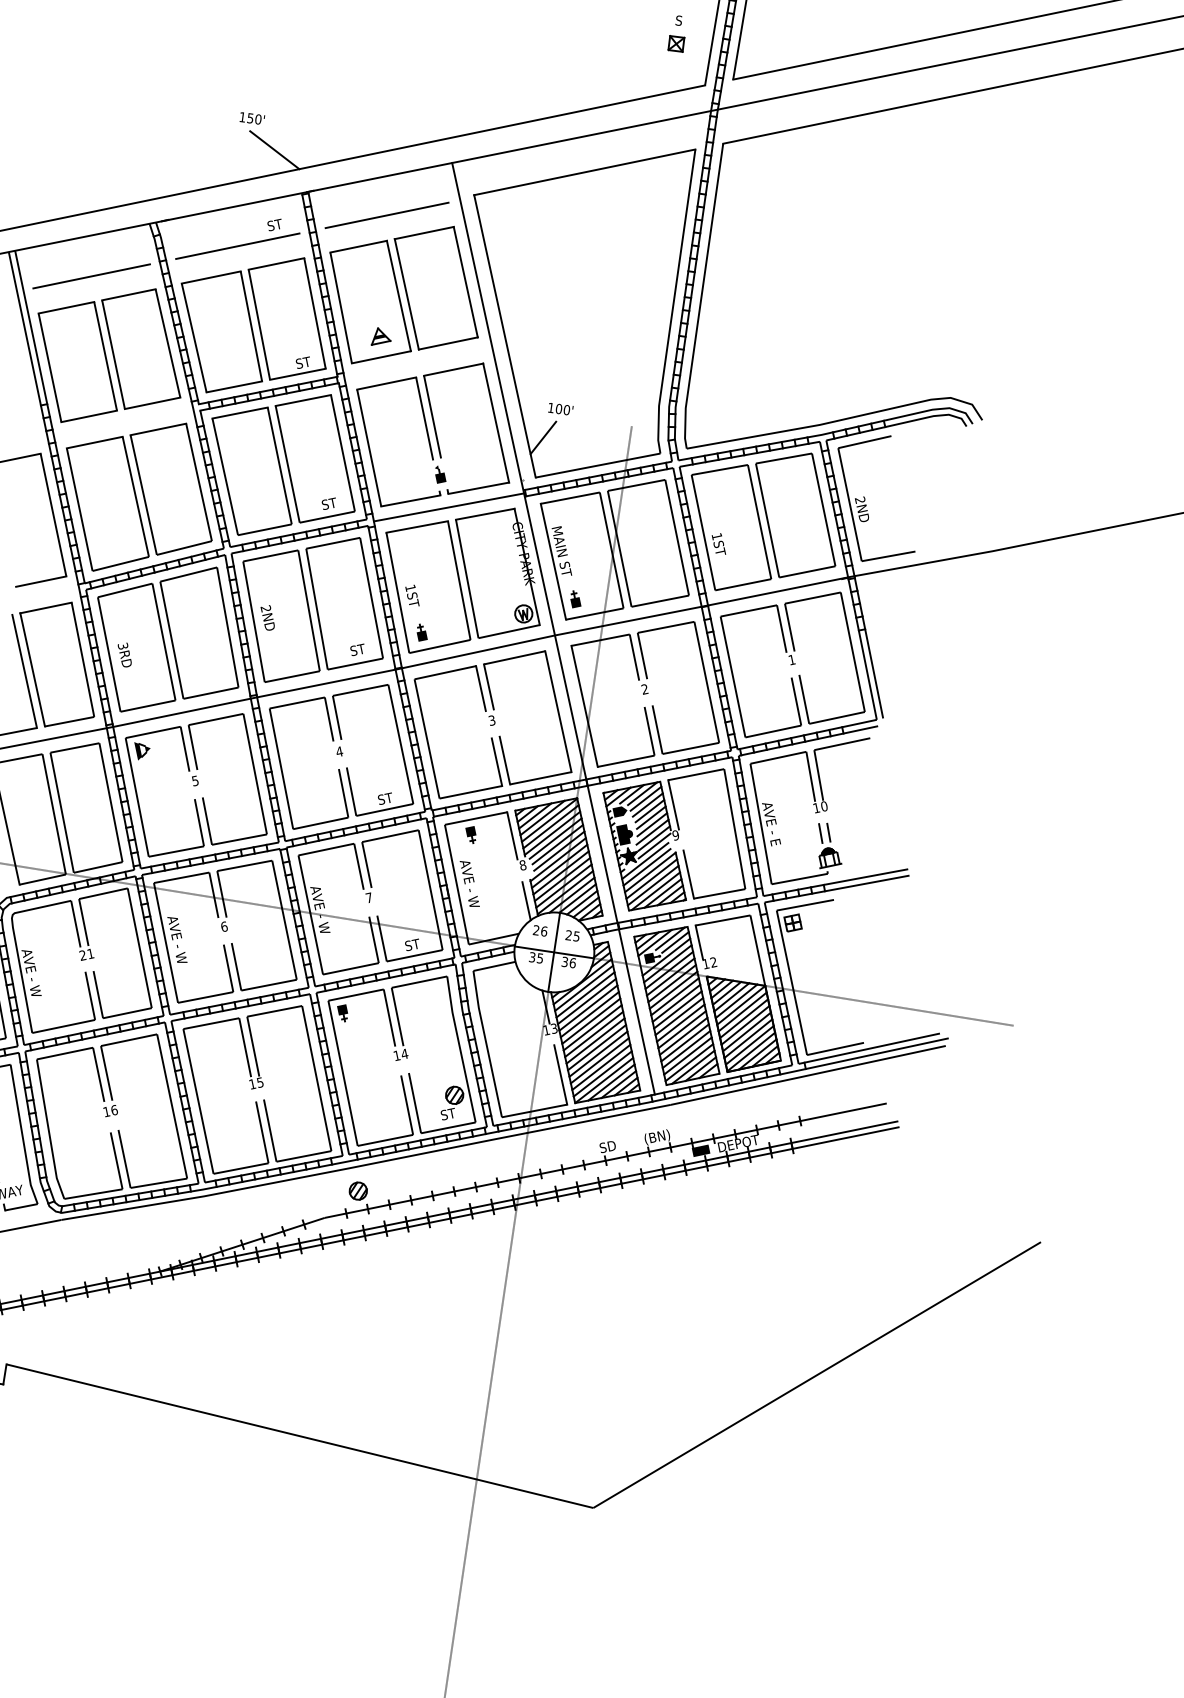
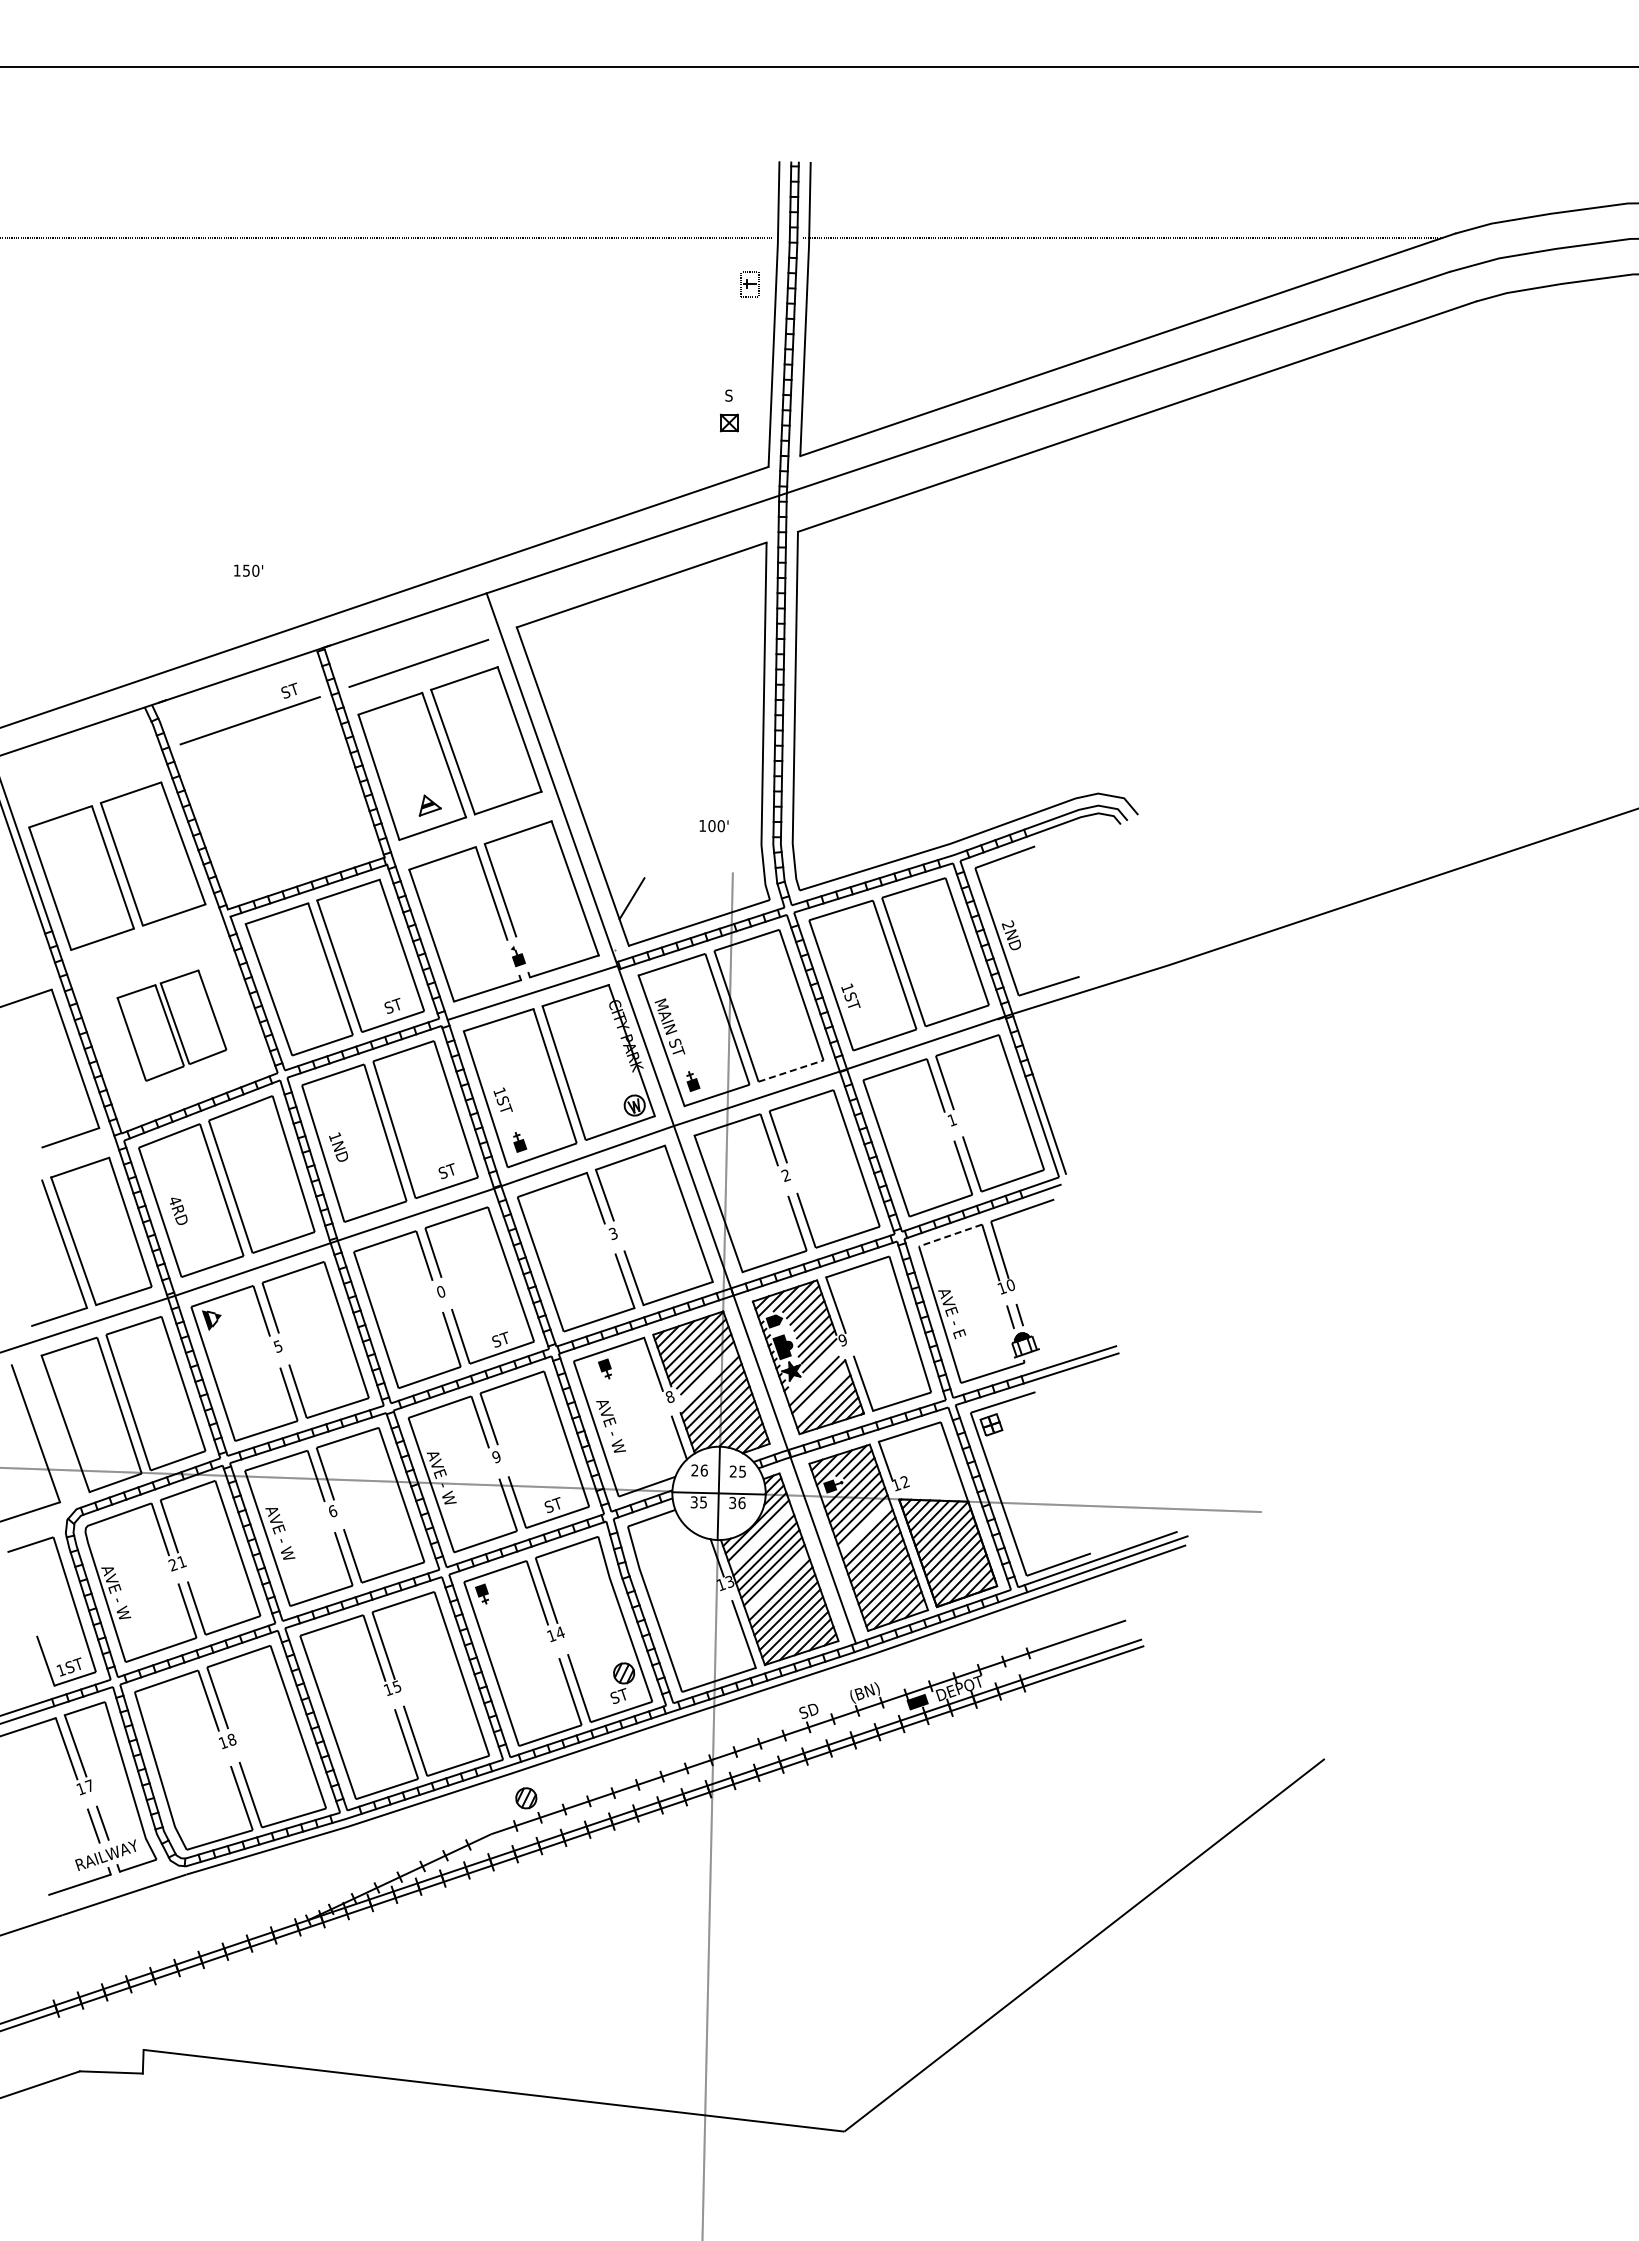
line: (275, 149) -> (279, 603), removed
line: (91, 276) -> (85, 776), removed
part: (253, 324) -> (279, 809), removed
text: (560, 409) -> (713, 826), moved
part: (138, 496) -> (171, 1025), size x0.6
line: (660, 600) -> (791, 1070), solid -> dashed
text: (265, 608) -> (334, 1136), 2ND -> 1ND
text: (122, 645) -> (174, 1200), 3RD -> 4RD
text: (339, 751) -> (441, 1291), 4 -> 0
line: (778, 757) -> (950, 1235), solid -> dashed
line: (558, 851) -> (709, 1375), removed
line: (644, 861) -> (810, 1374), removed
line: (651, 878) -> (820, 1393), removed
text: (368, 897) -> (495, 1456), 7 -> 9
line: (584, 994) -> (760, 1537), removed
line: (675, 996) -> (865, 1527), removed
line: (593, 1034) -> (776, 1582), removed
text: (114, 1109) -> (231, 1739), 16 -> 18

